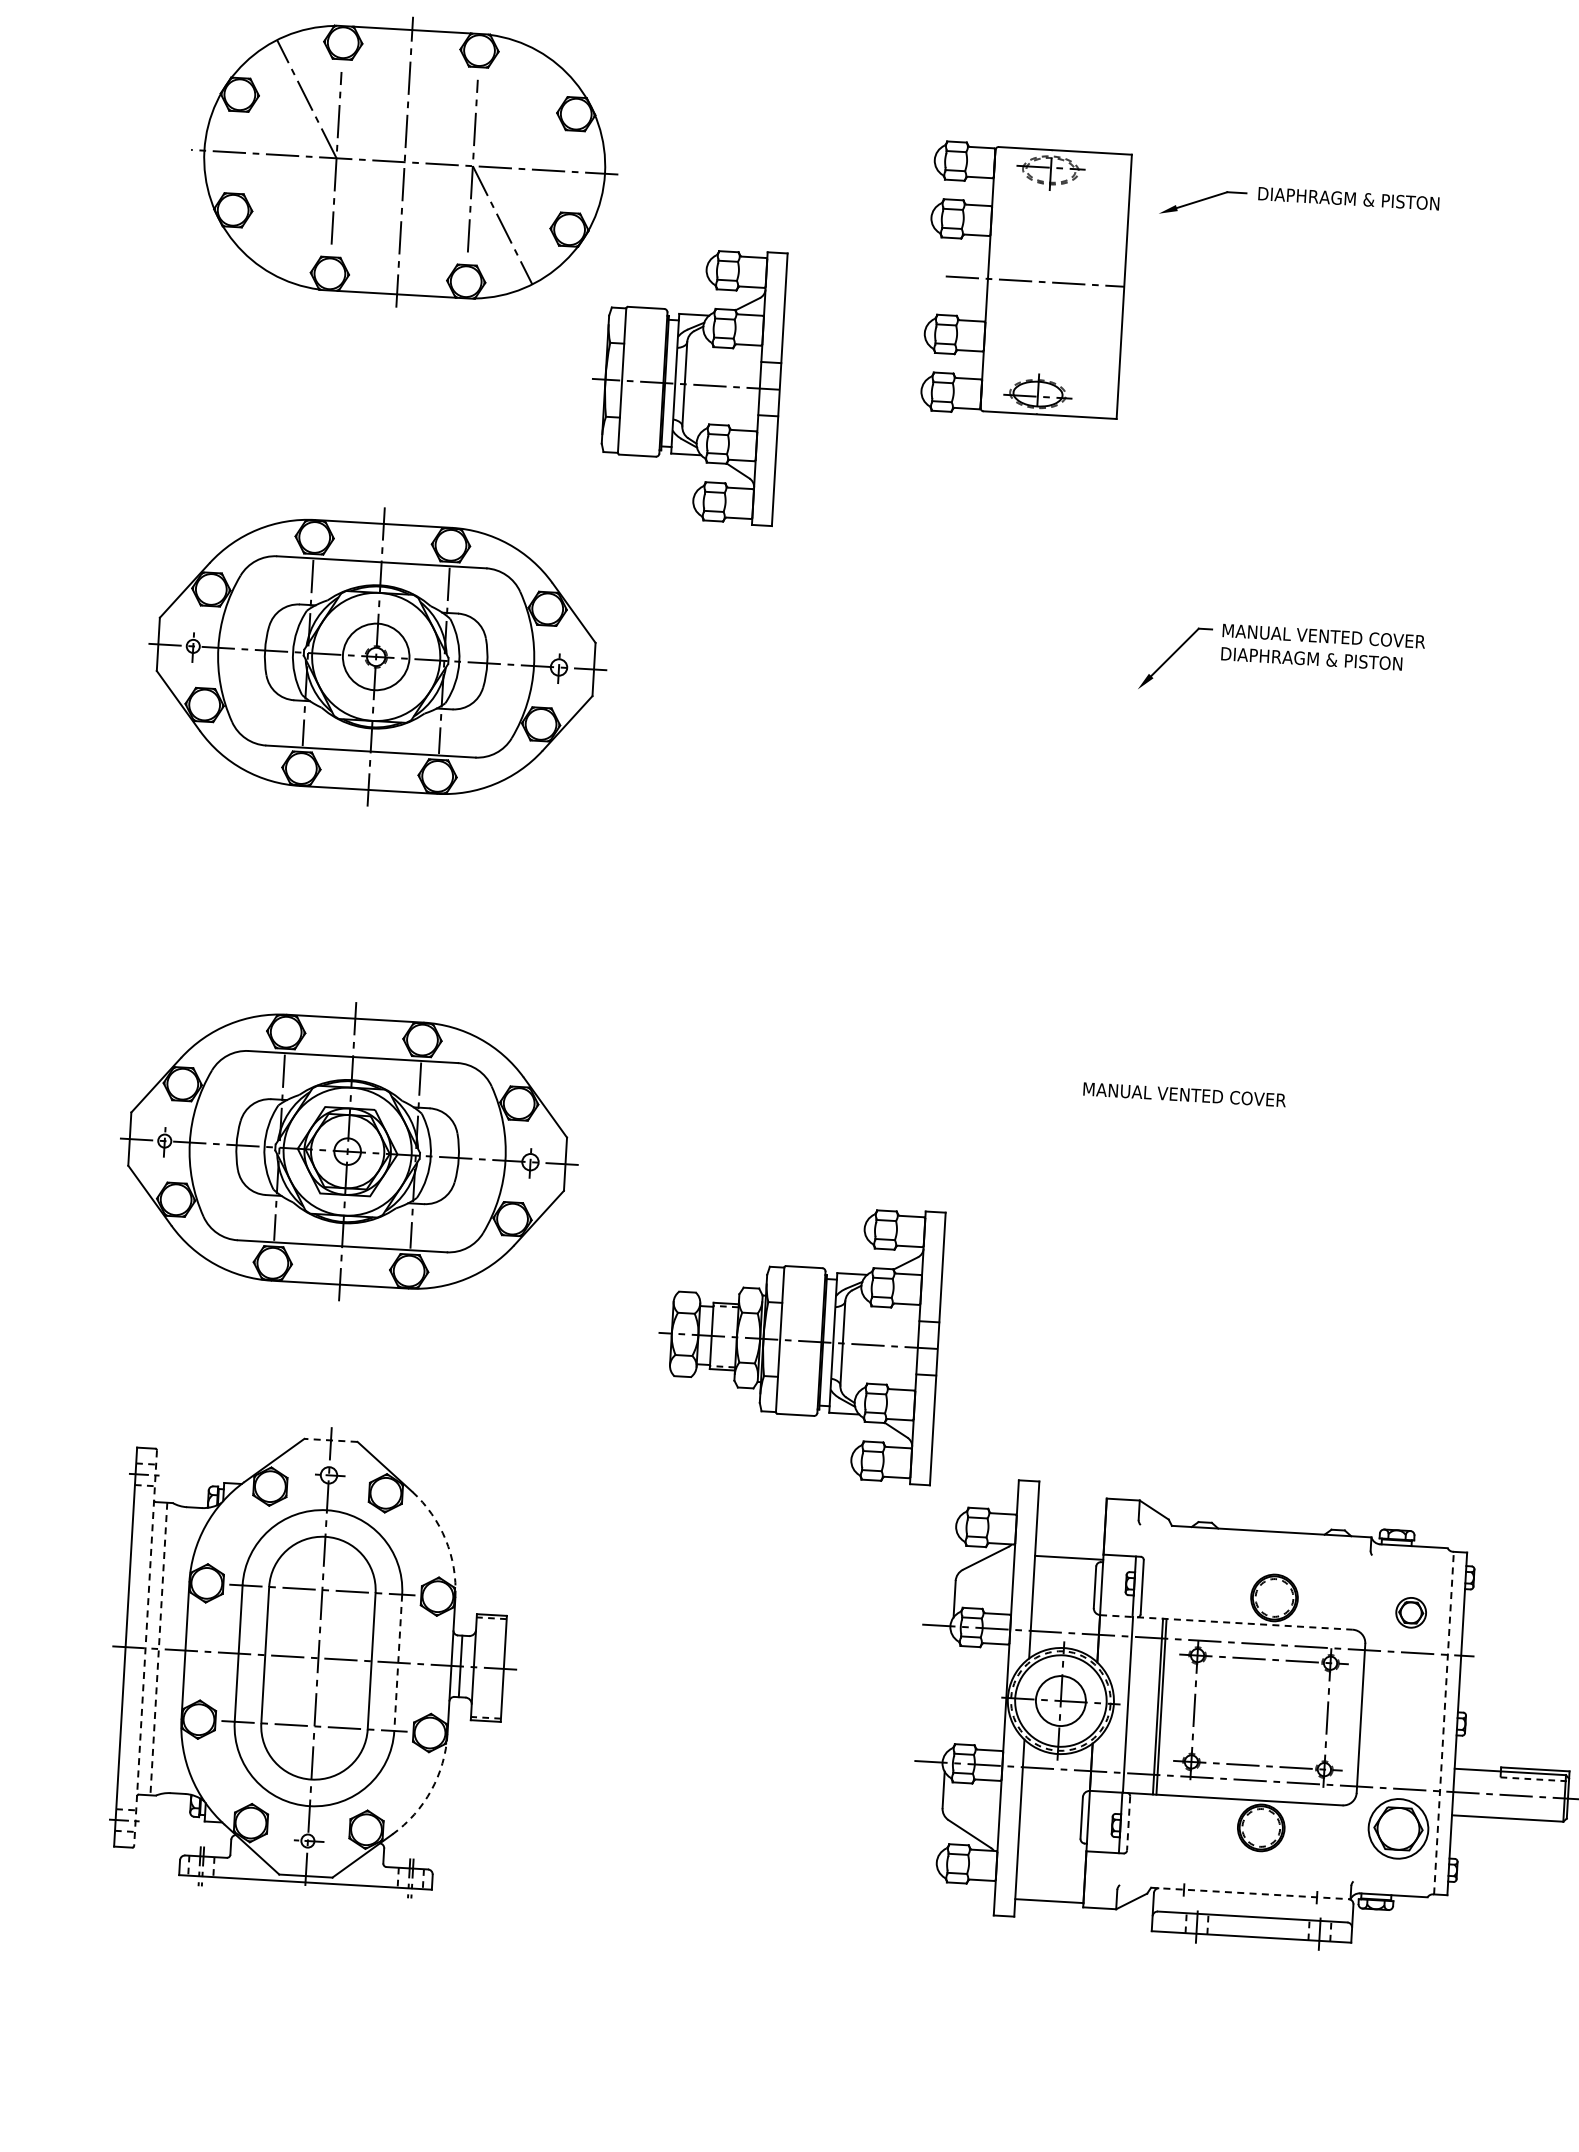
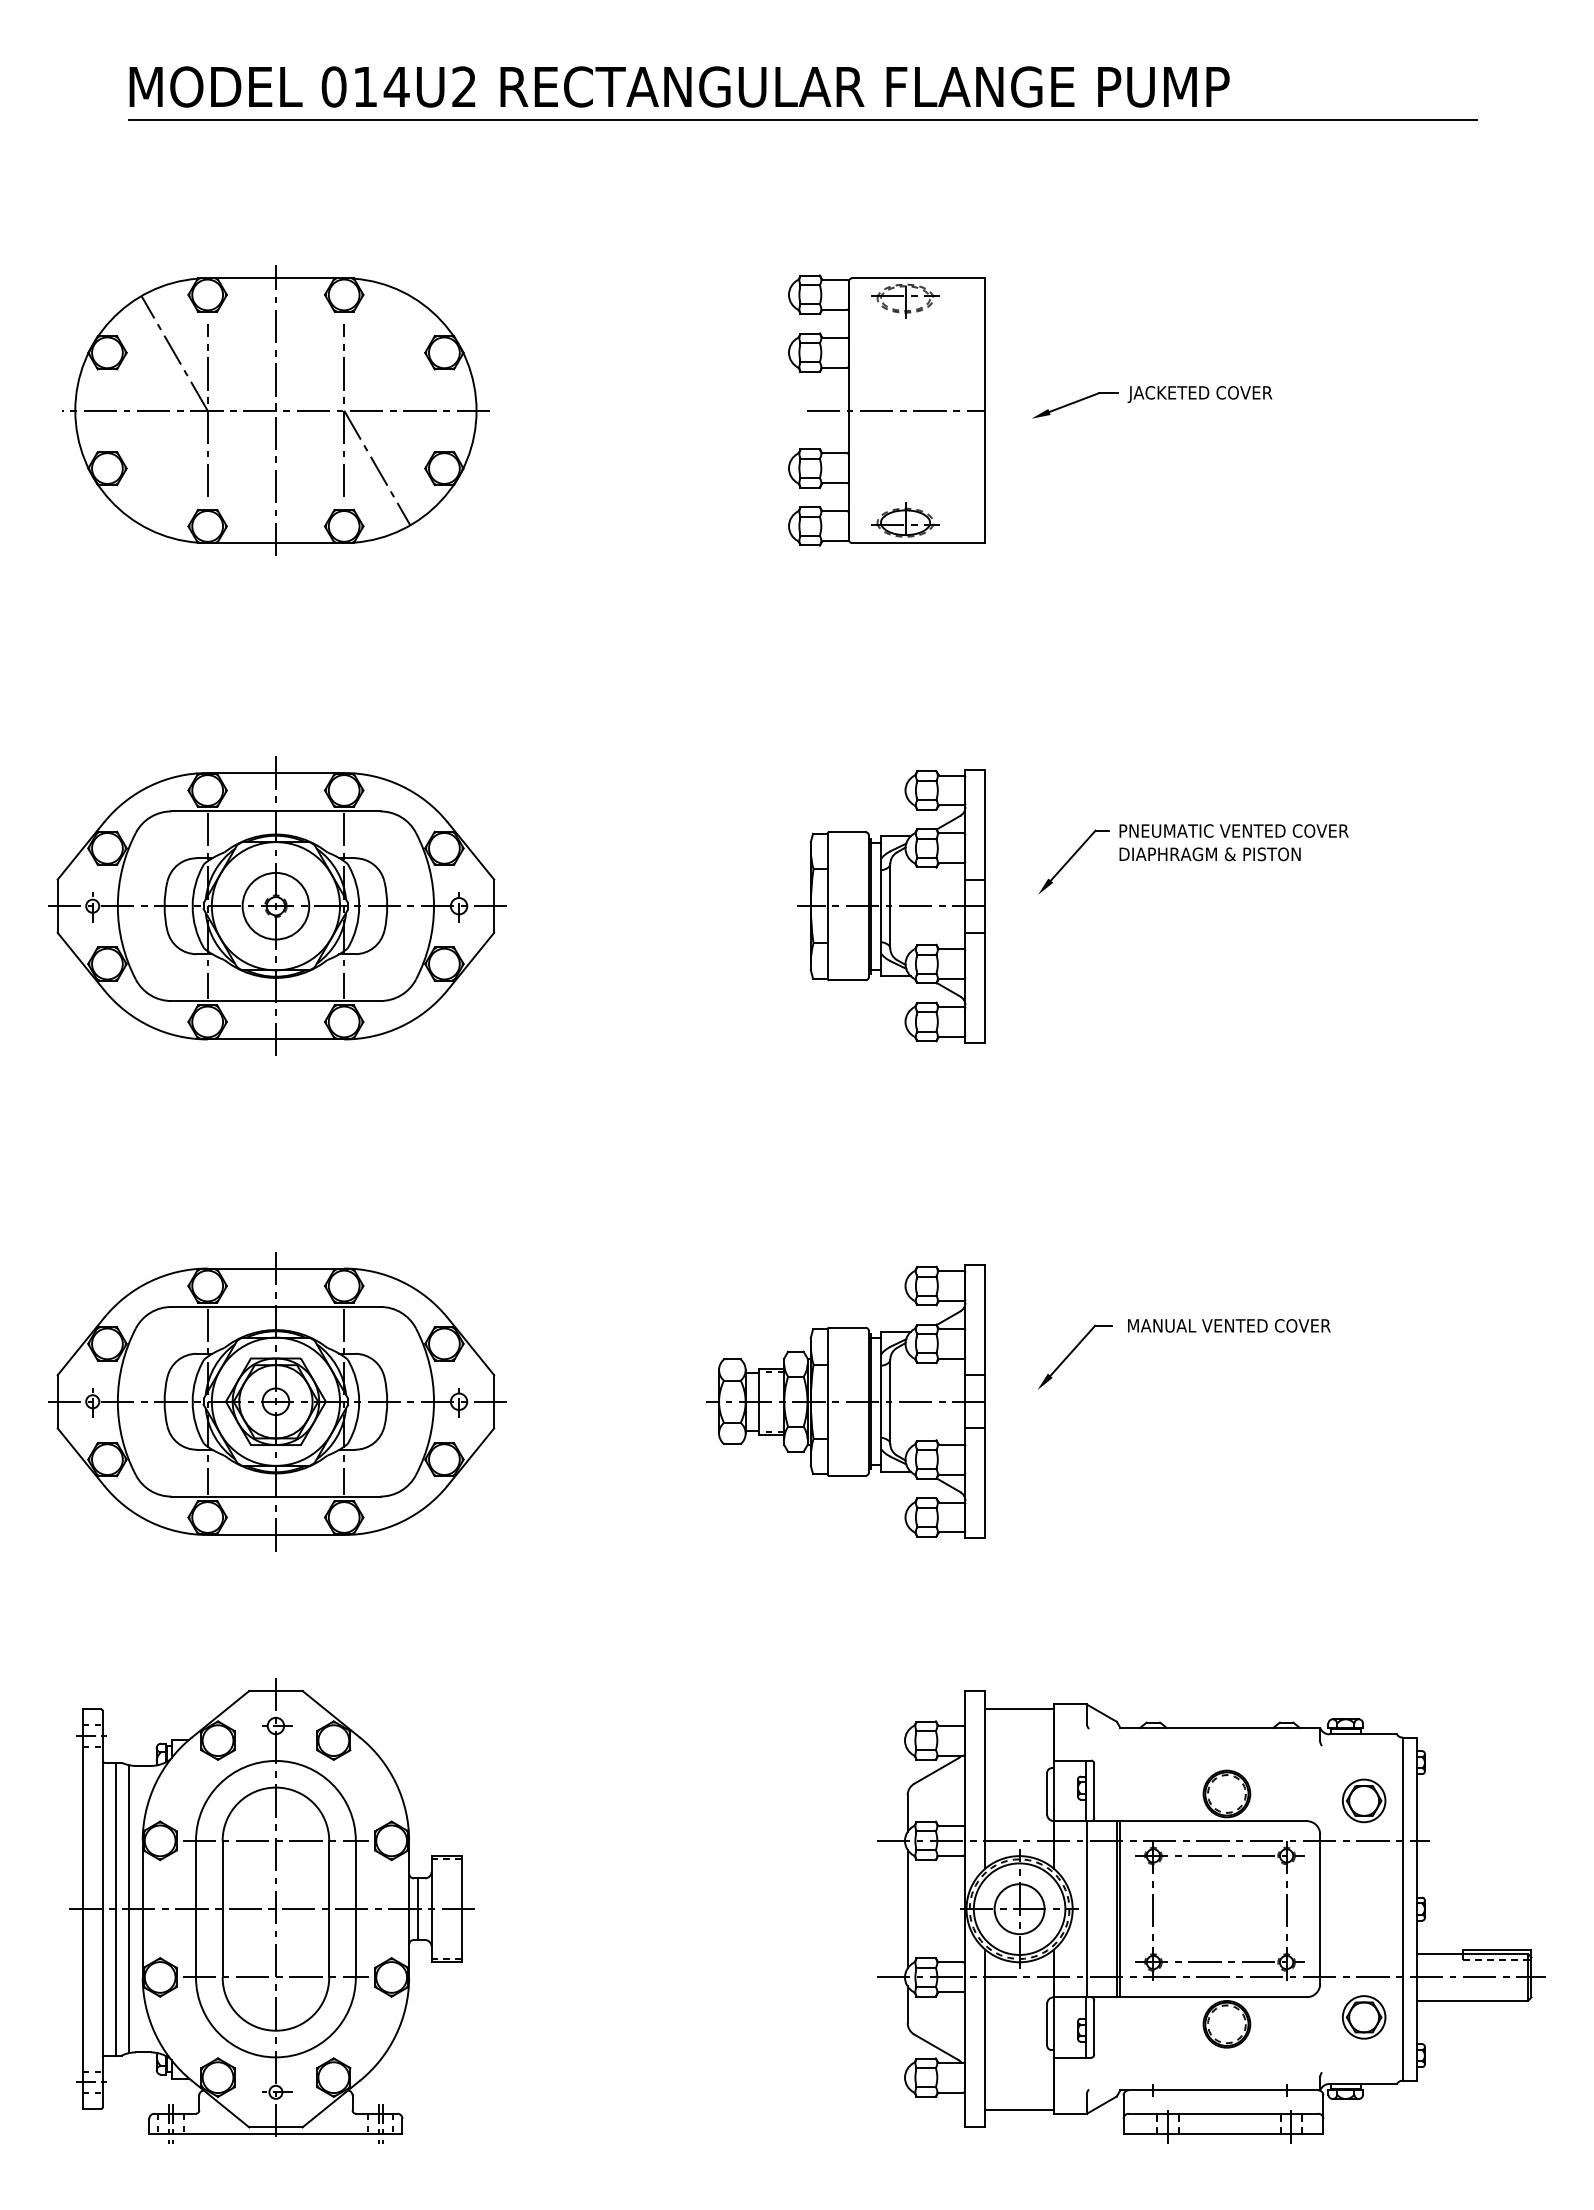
text: (1347, 200) -> (1219, 394), DIAPHRAGM & PISTON -> JACKETED COVER
part: (1025, 280) -> (886, 410), moved
part: (685, 384) -> (891, 906), moved
text: (1337, 636) -> (1234, 830), MANUAL VENTED COVER -> PNEUMATIC VENTED COVER
text: (1184, 1094) -> (1229, 1325), moved
part: (1148, 1152) -> (1075, 1356), added
part: (798, 1340) -> (845, 1401), moved
line: (330, 1440) -> (275, 1691), dashed -> solid
arc: (446, 1539) -> (396, 1783), dashed -> solid
line: (1069, 1557) -> (1019, 1708), moved
part: (1411, 1612) -> (1364, 1800), size x1.43
line: (1226, 1622) -> (1180, 1821), dashed -> solid
line: (145, 1648) -> (102, 1909), dashed -> solid
line: (159, 1649) -> (116, 1909), dashed -> solid
line: (172, 1650) -> (129, 1909), added
line: (397, 1663) -> (355, 1909), dashed -> solid
line: (949, 1693) -> (907, 1908), added
line: (1444, 1723) -> (1403, 1909), dashed -> solid
arc: (431, 1790) -> (396, 2034), dashed -> solid
line: (1128, 1823) -> (1094, 2027), dashed -> solid
part: (1398, 1829) -> (1364, 2017), size x0.71
line: (1251, 1893) -> (1220, 2090), dashed -> solid

